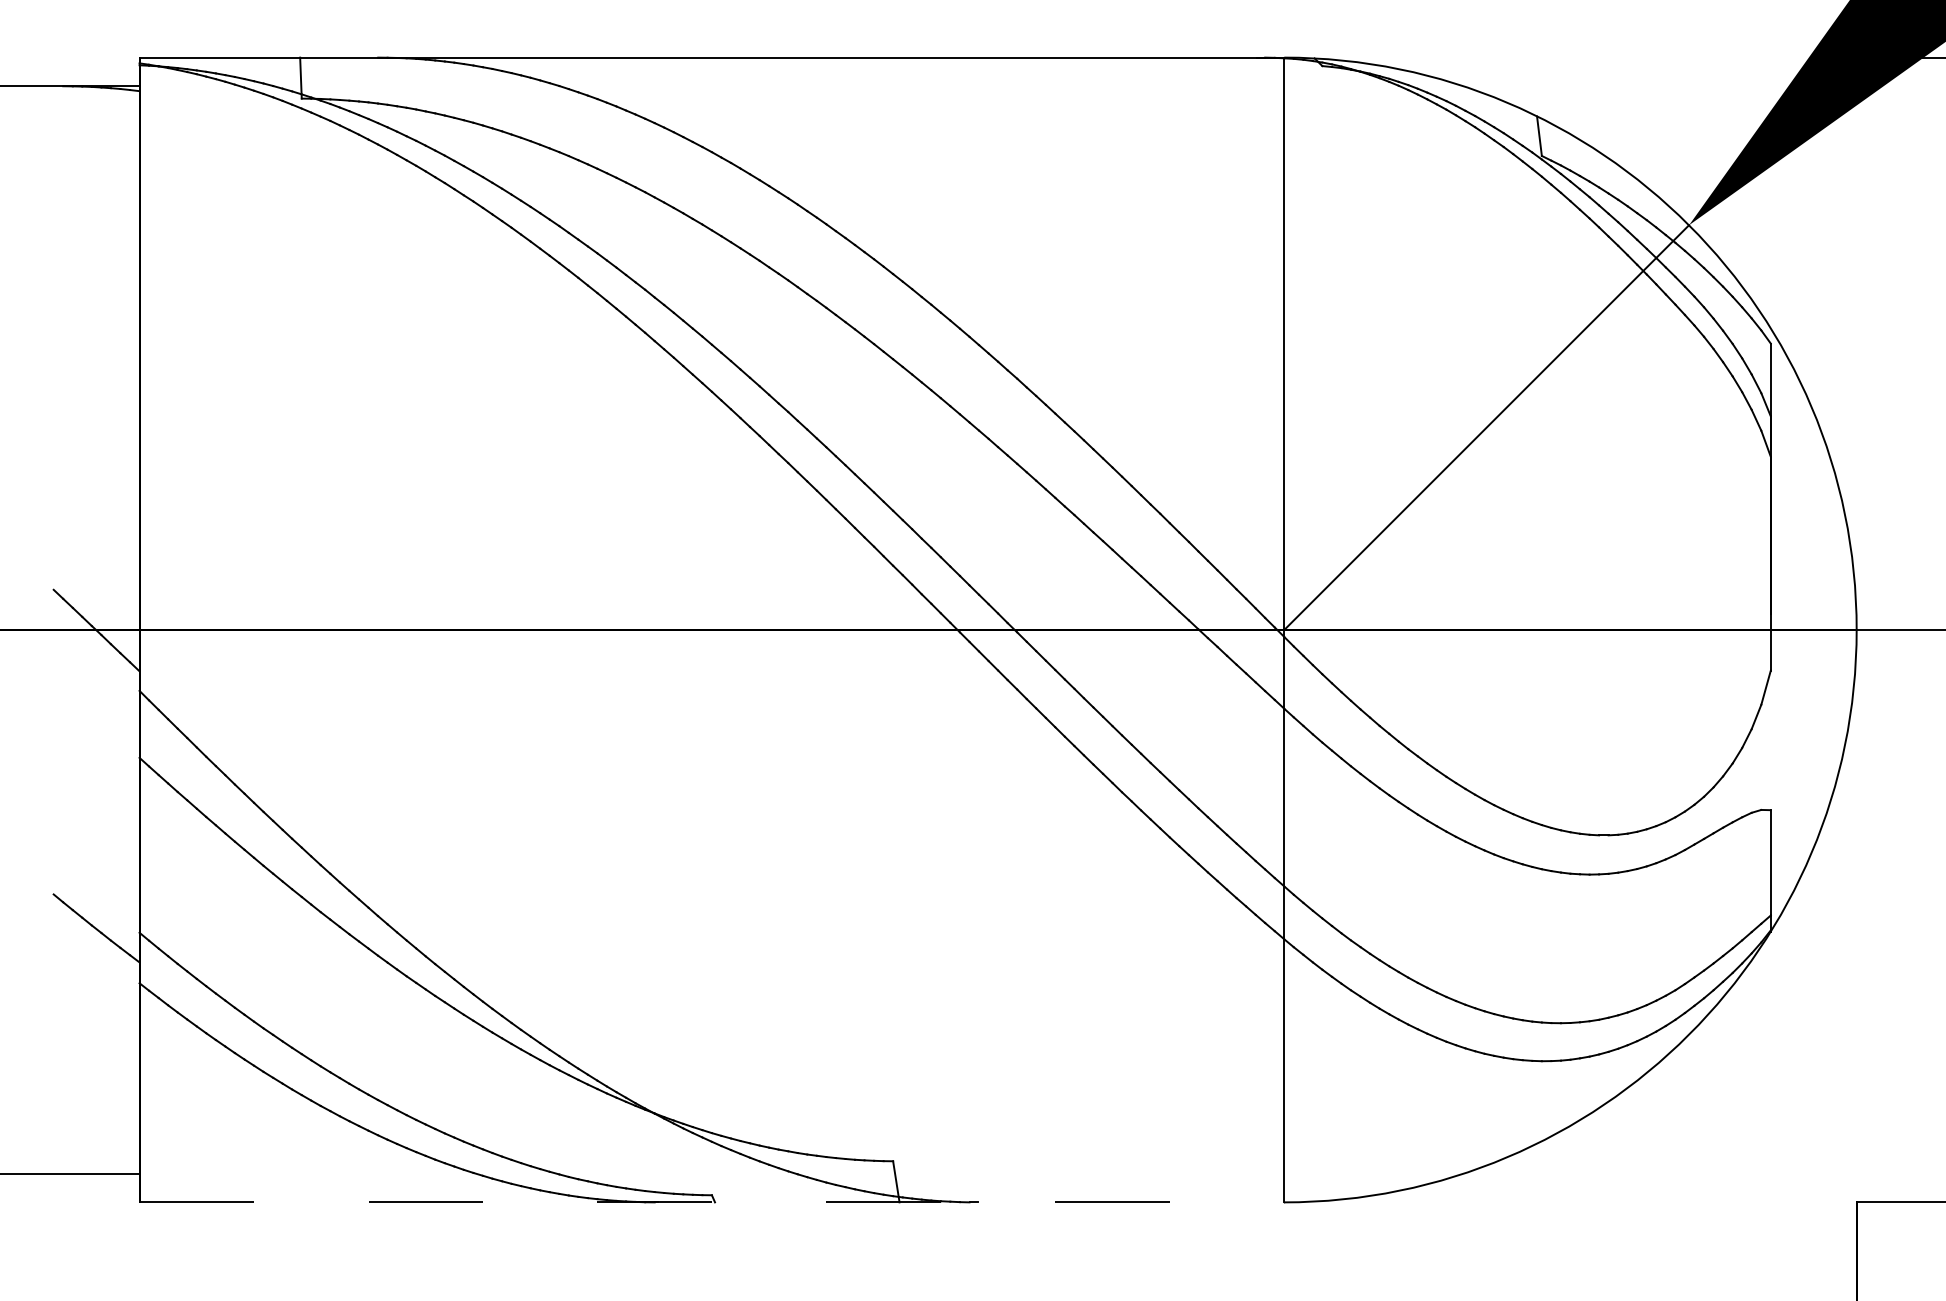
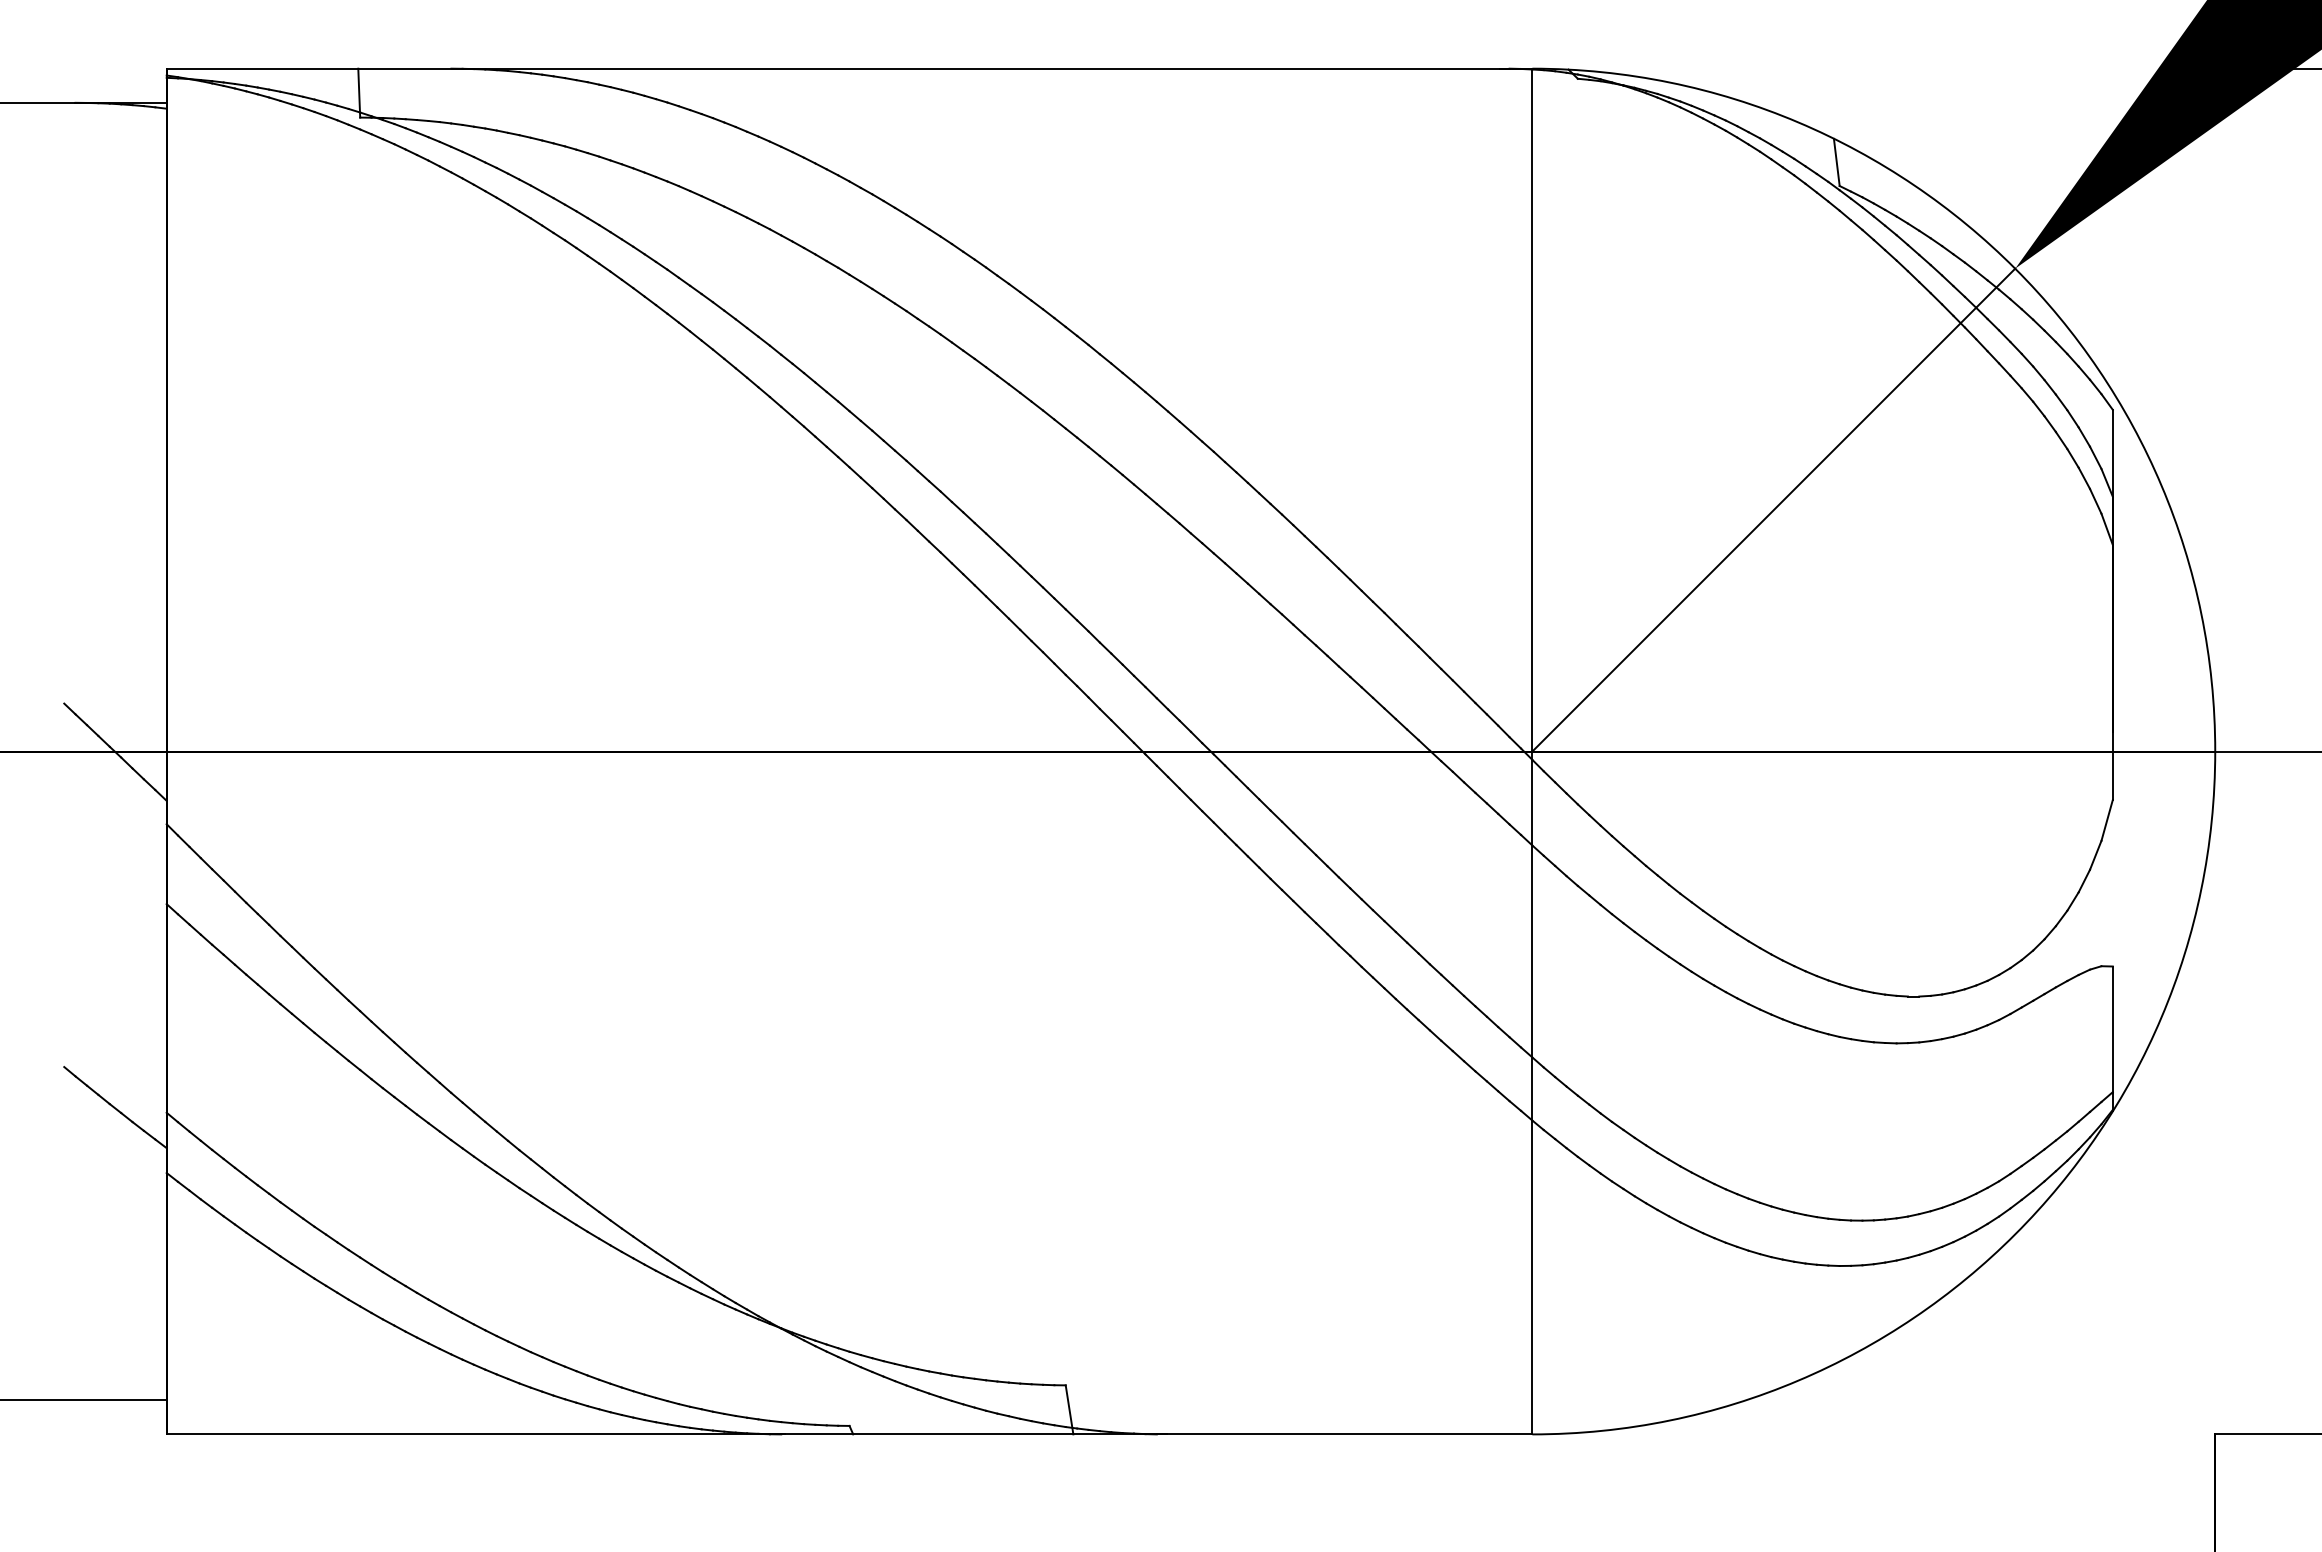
line: (711, 1202) -> (849, 1434), dashed -> solid

